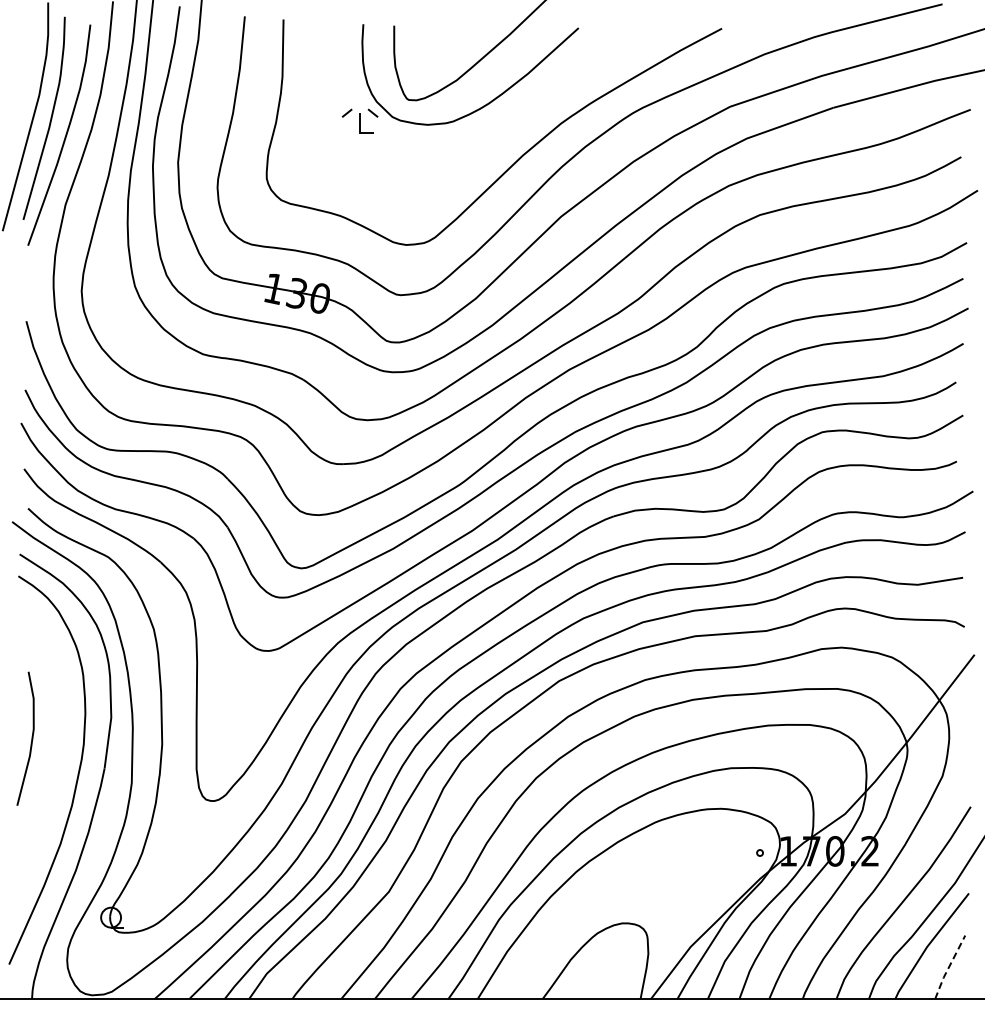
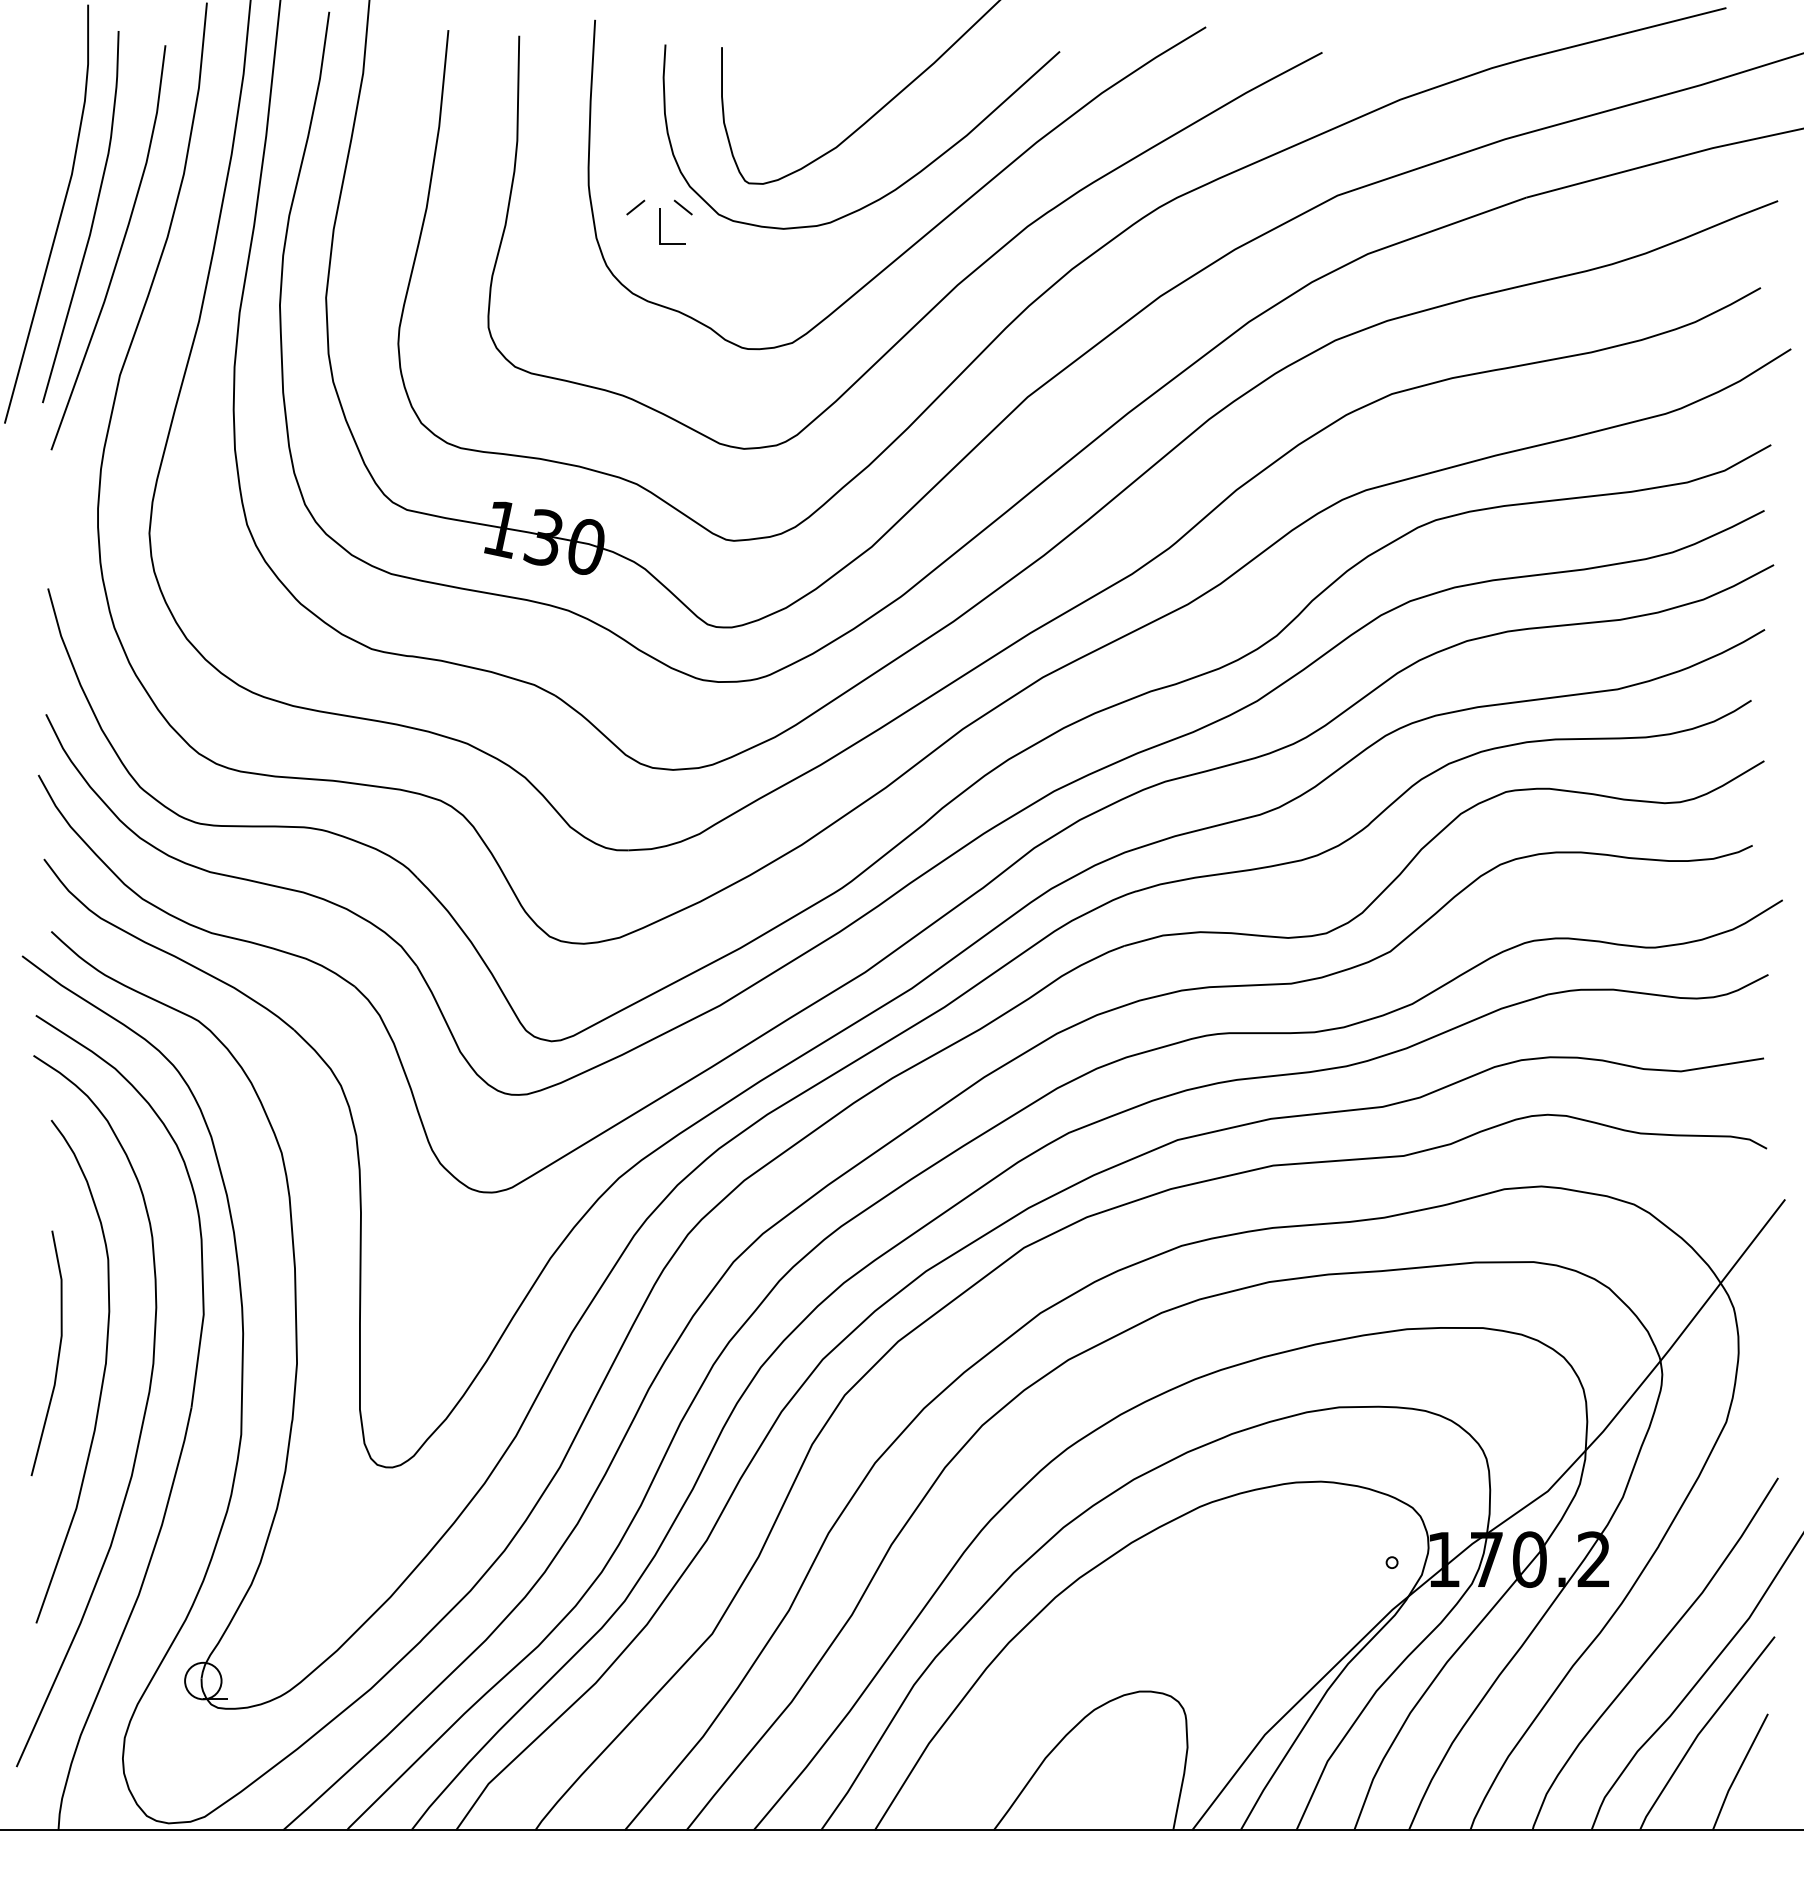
curve: (511, 121) -> (936, 222), added
curve: (55, 751) -> (101, 1376), added
line: (949, 967) -> (1739, 1772), dashed -> solid

